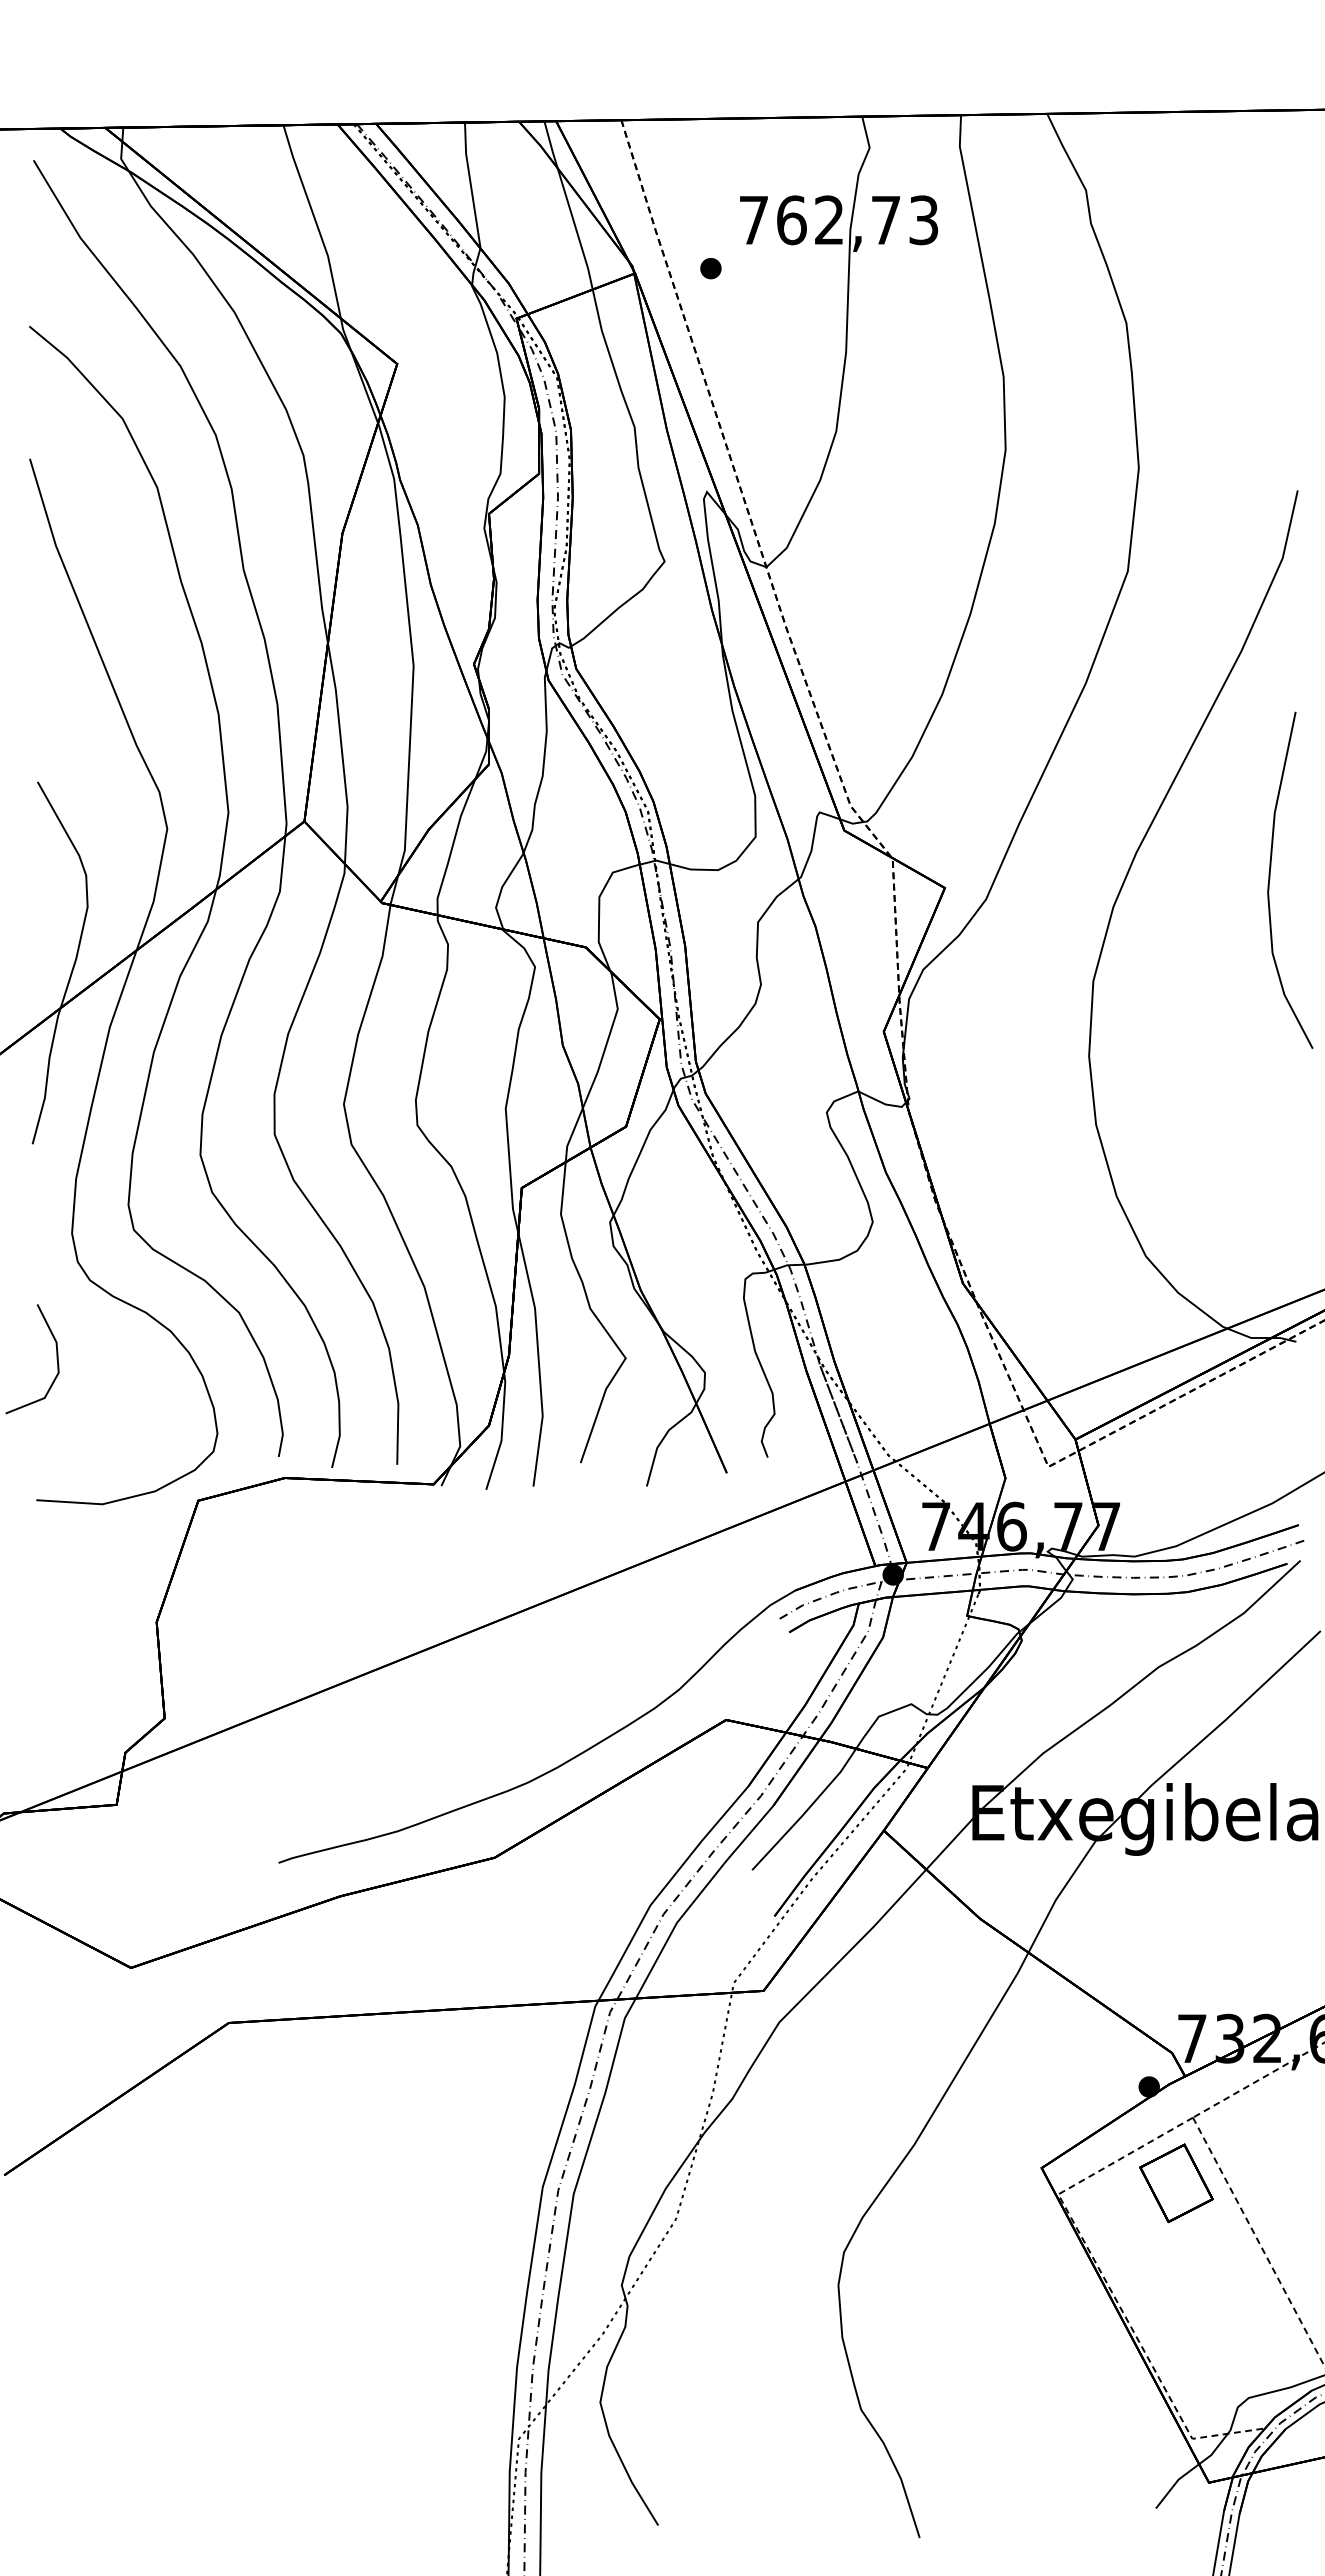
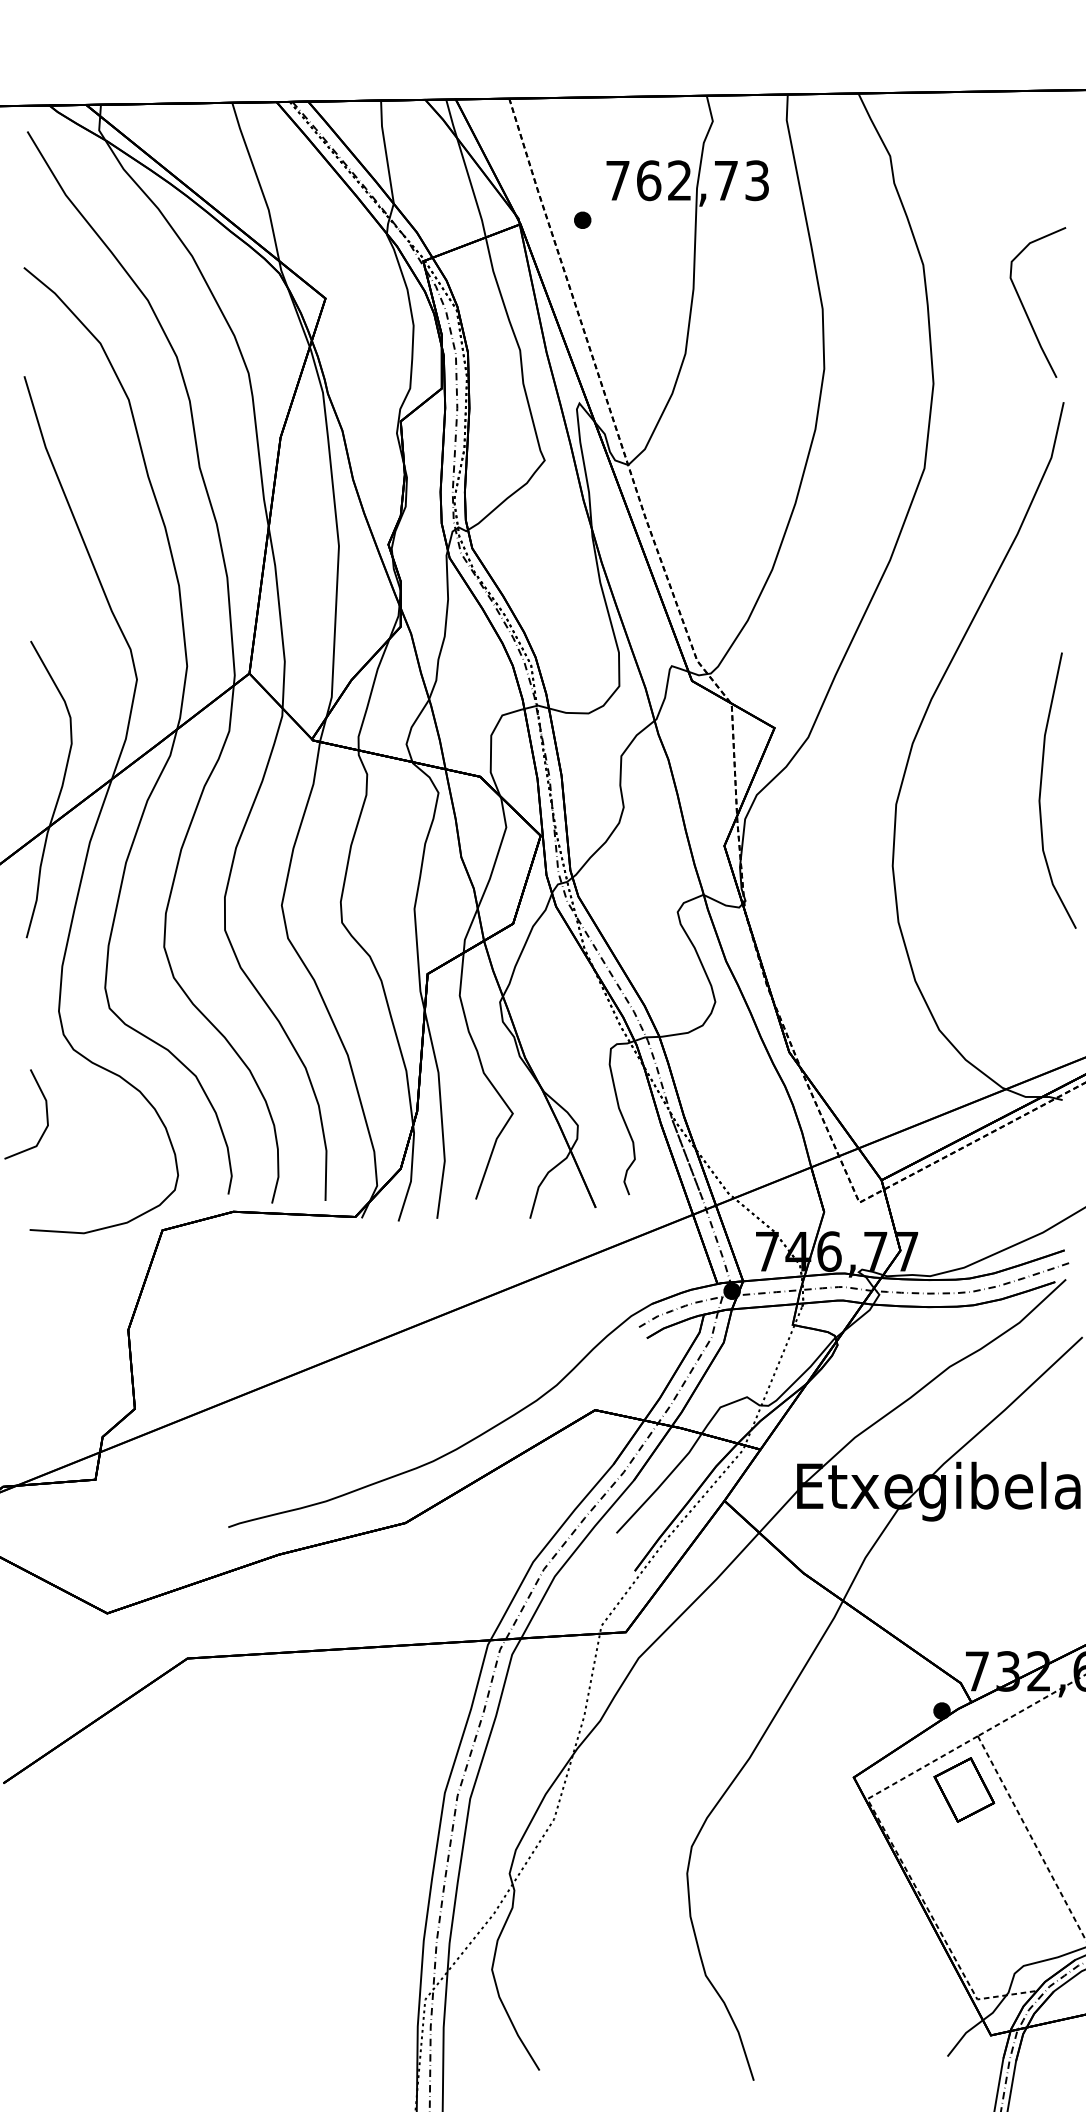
curve: (1249, 373) -> (1024, 306), added
curve: (1270, 879) -> (1041, 789), moved

